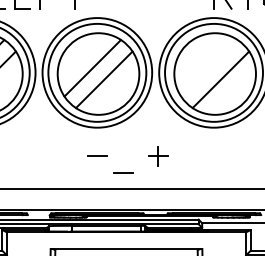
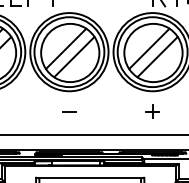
line: (209, 68) -> (149, 49), added
part: (158, 156) -> (153, 111), moved
line: (123, 172) -> (88, 123), removed

